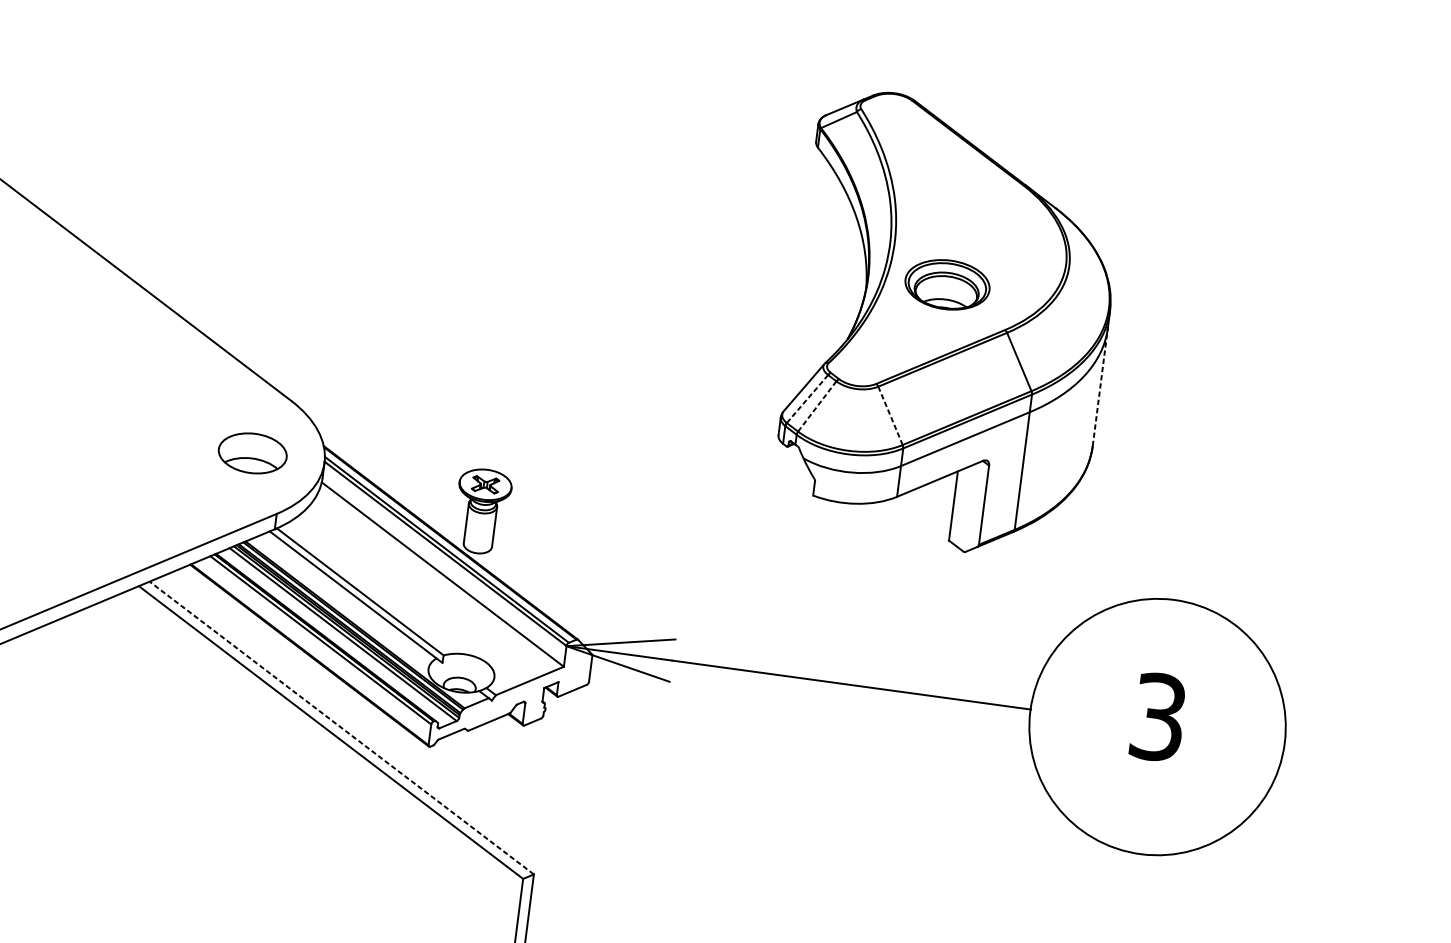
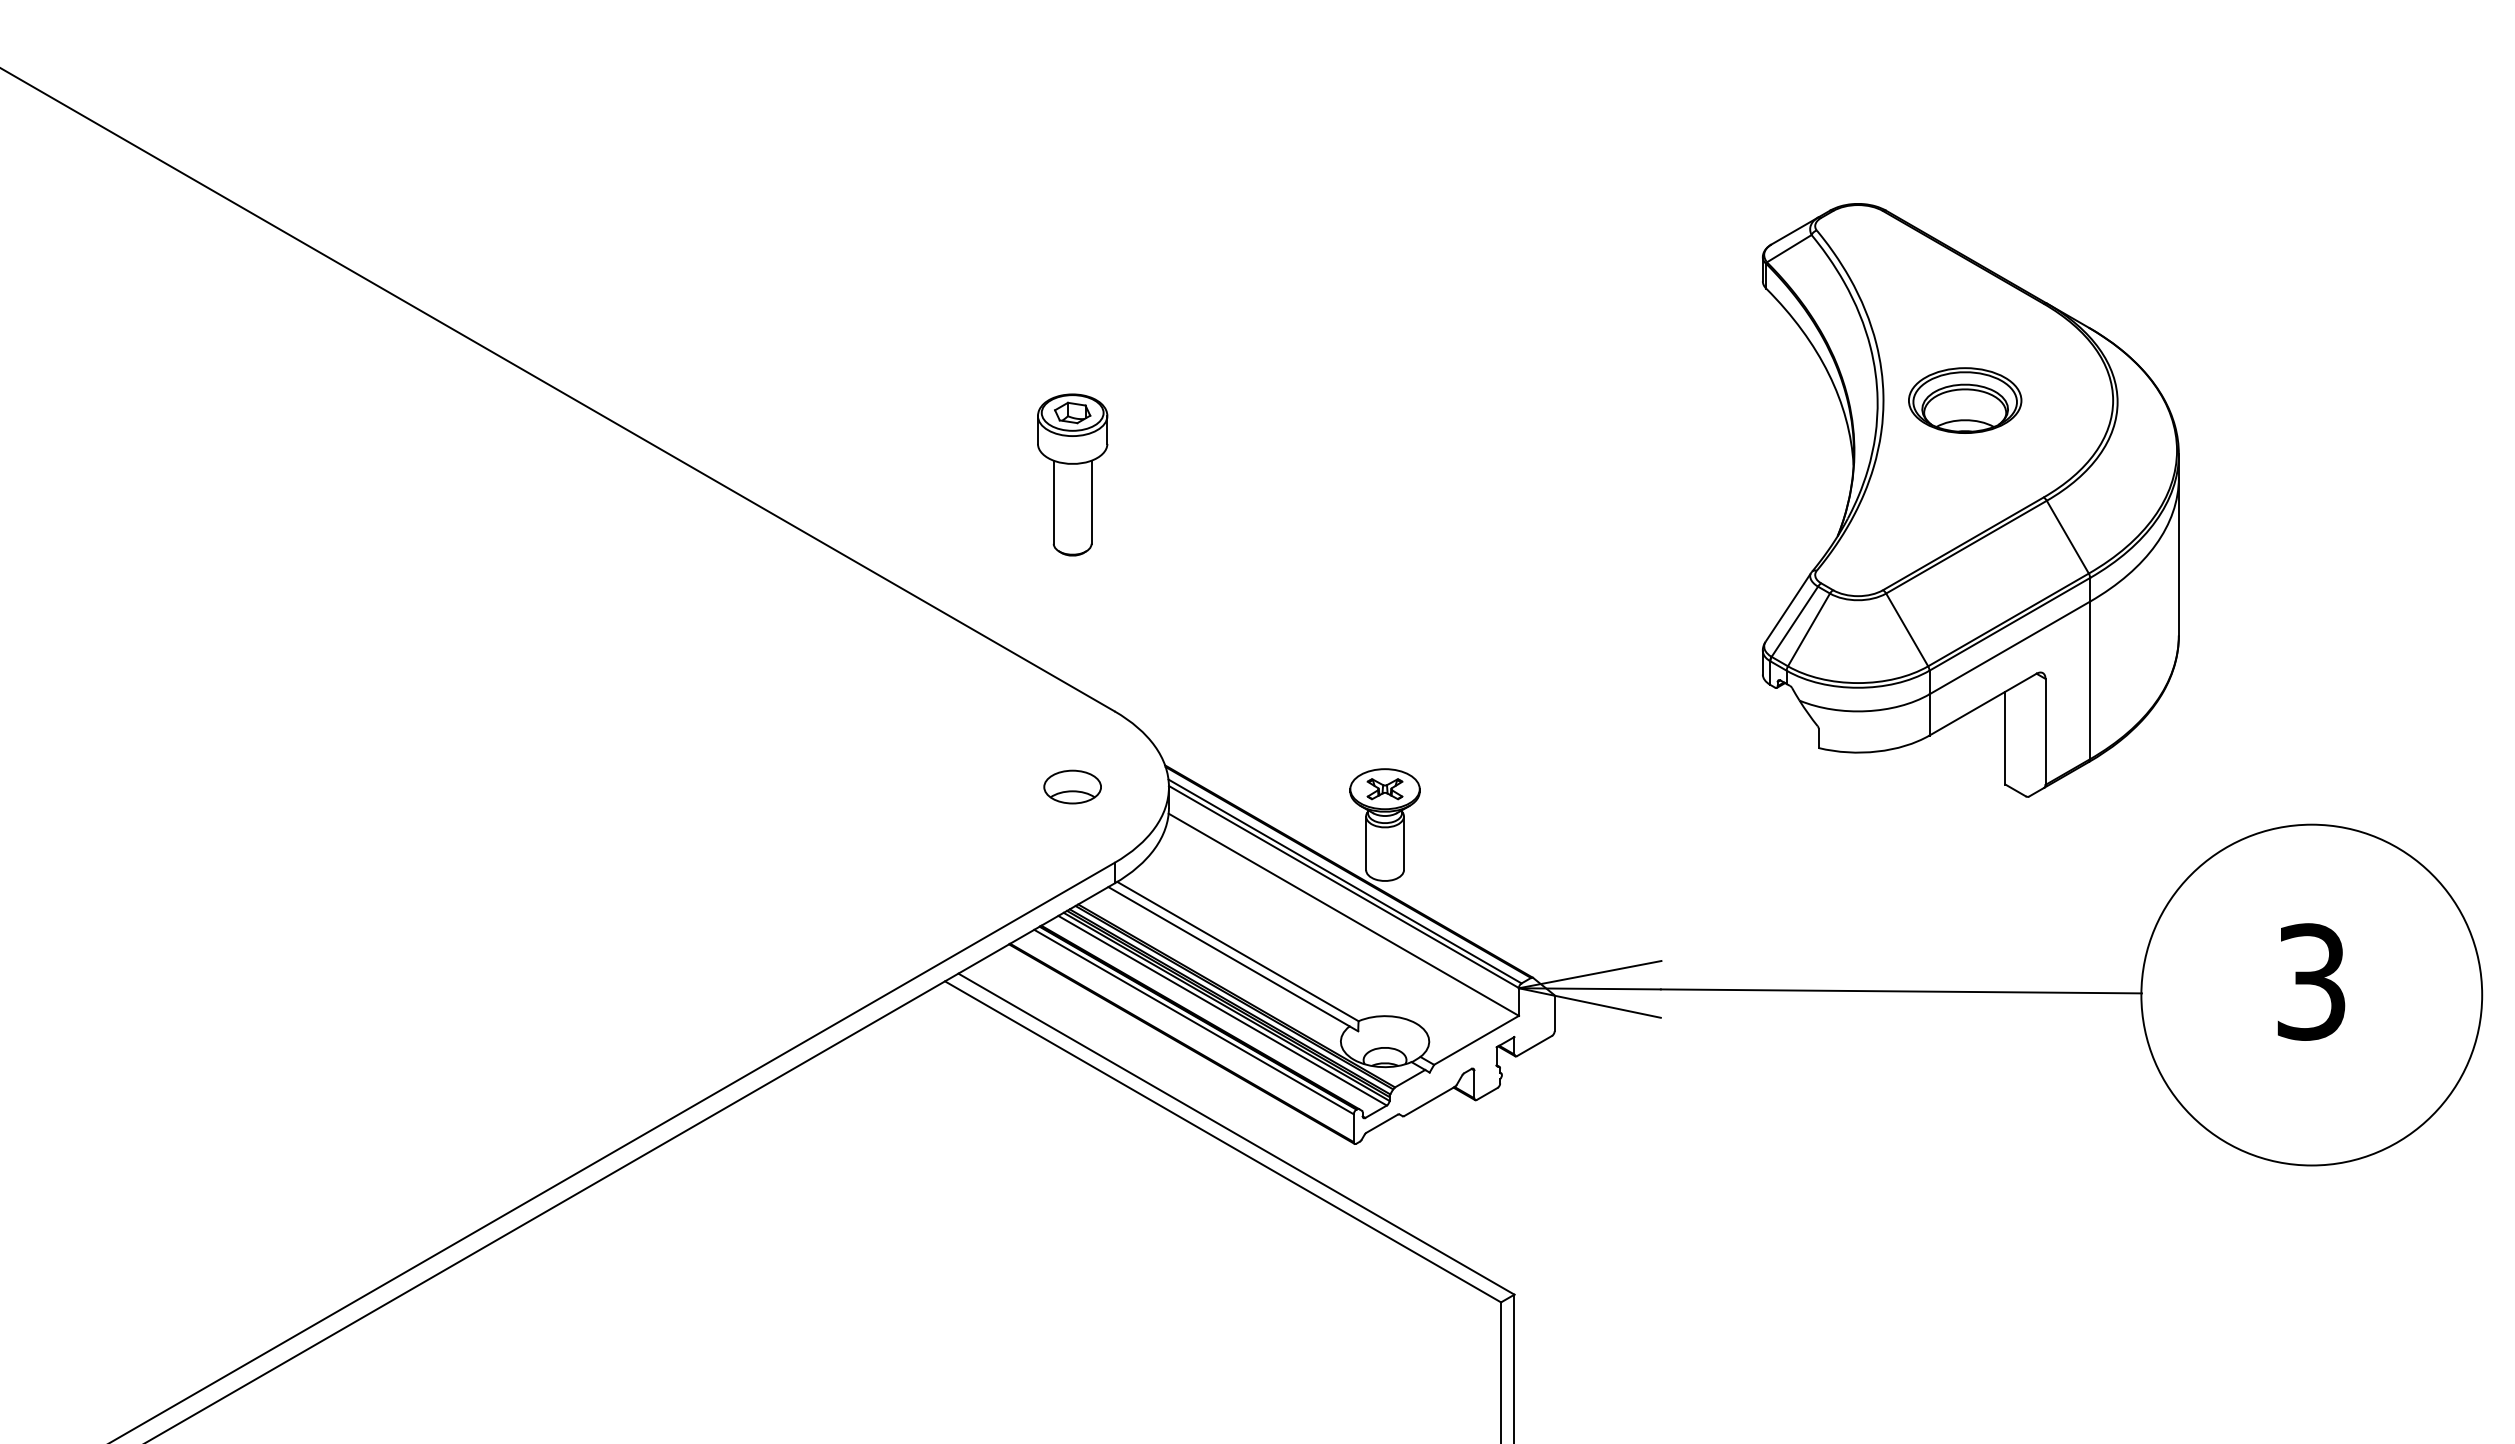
part: (282, 220) -> (1072, 474), added
part: (947, 284) -> (1965, 400), moved
line: (1100, 387) -> (2178, 556), dashed -> solid
line: (807, 399) -> (1794, 622), dashed -> solid
line: (816, 406) -> (1808, 630), dashed -> solid
line: (890, 415) -> (1906, 629), dashed -> solid
part: (252, 452) -> (1072, 786), size x0.62
line: (341, 727) -> (1236, 1133), dashed -> solid

